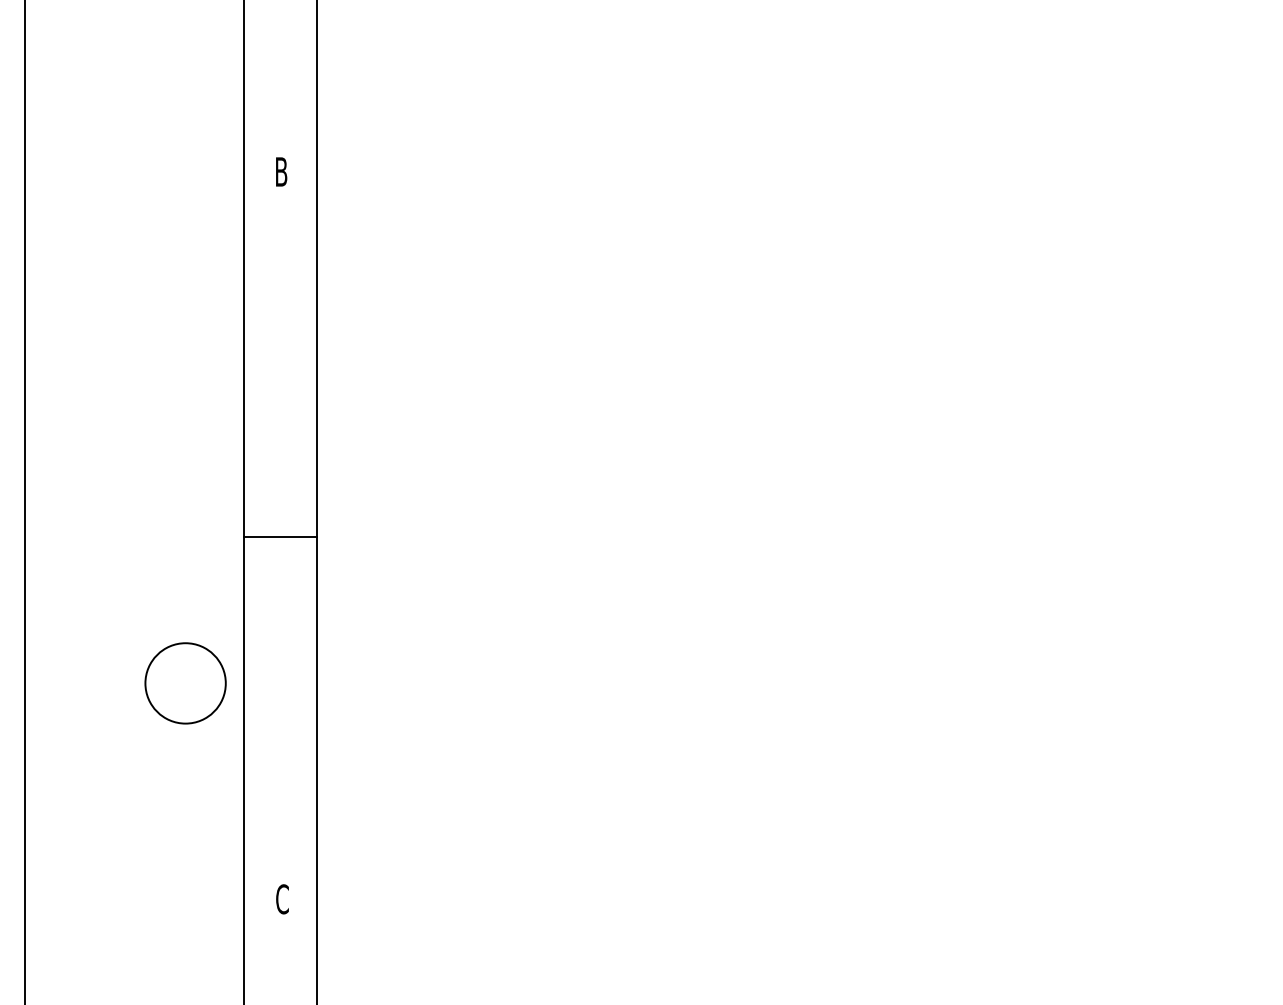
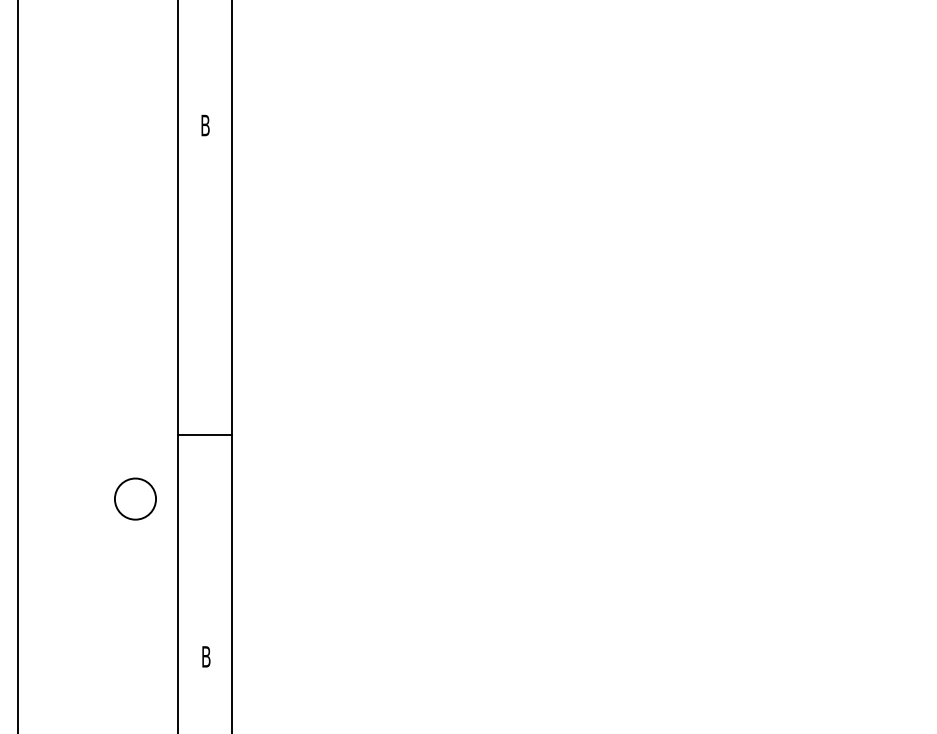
line: (280, 537) -> (204, 435), moved
circle: (185, 682) -> (135, 498), size x0.7
text: (281, 898) -> (205, 656), C -> B

